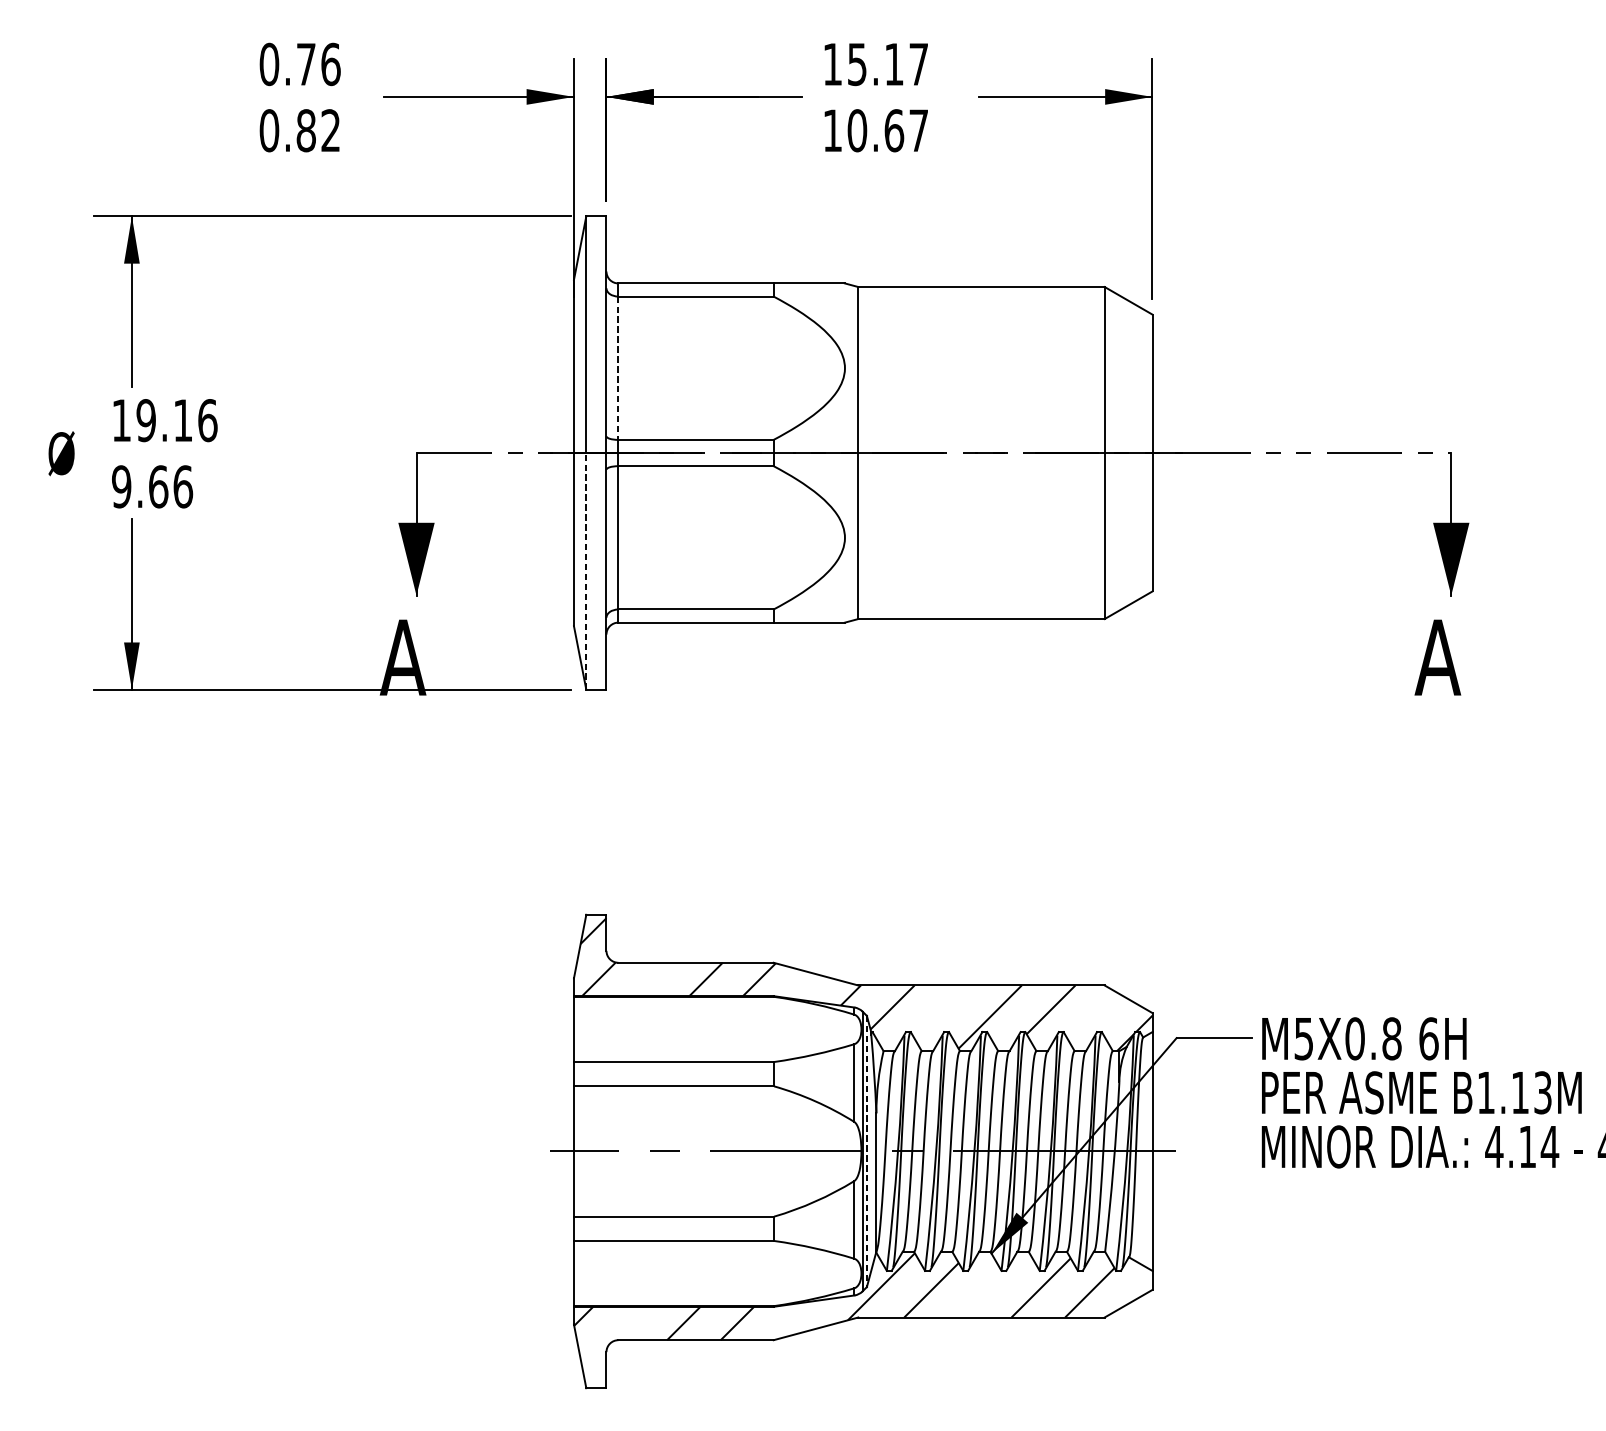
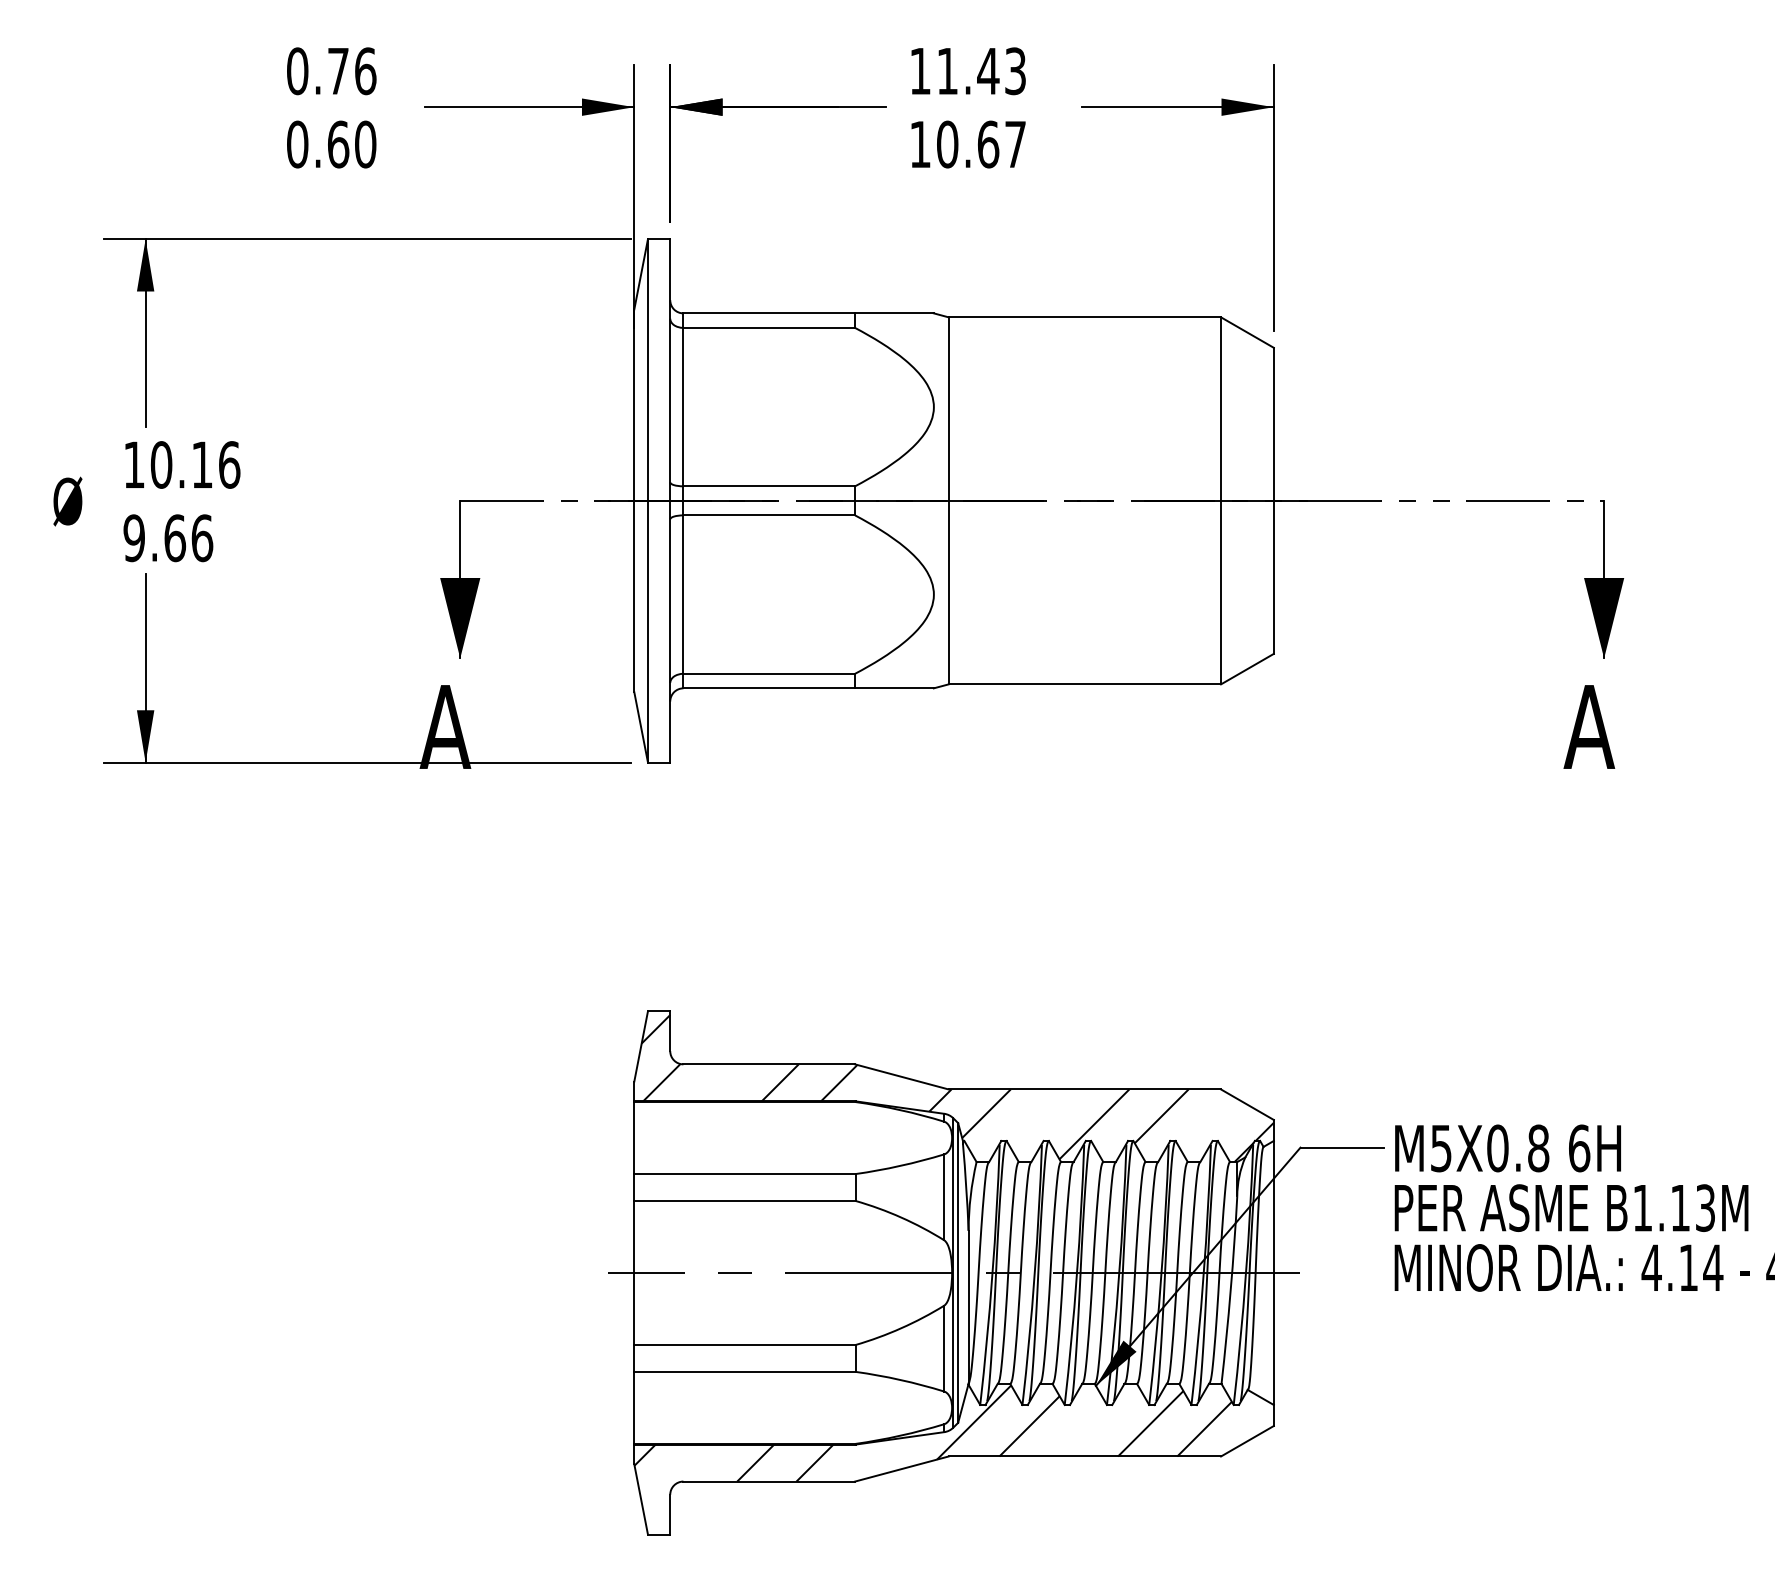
text: (888, 64) -> (981, 71), 15.17 -> 11.43
text: (318, 130) -> (351, 144), 0.82 -> 0.60
line: (618, 368) -> (683, 407), dashed -> solid
text: (146, 420) -> (161, 464), 19.16 -> 10.16
line: (585, 571) -> (647, 631), dashed -> solid
line: (867, 1151) -> (958, 1272), dashed -> solid

